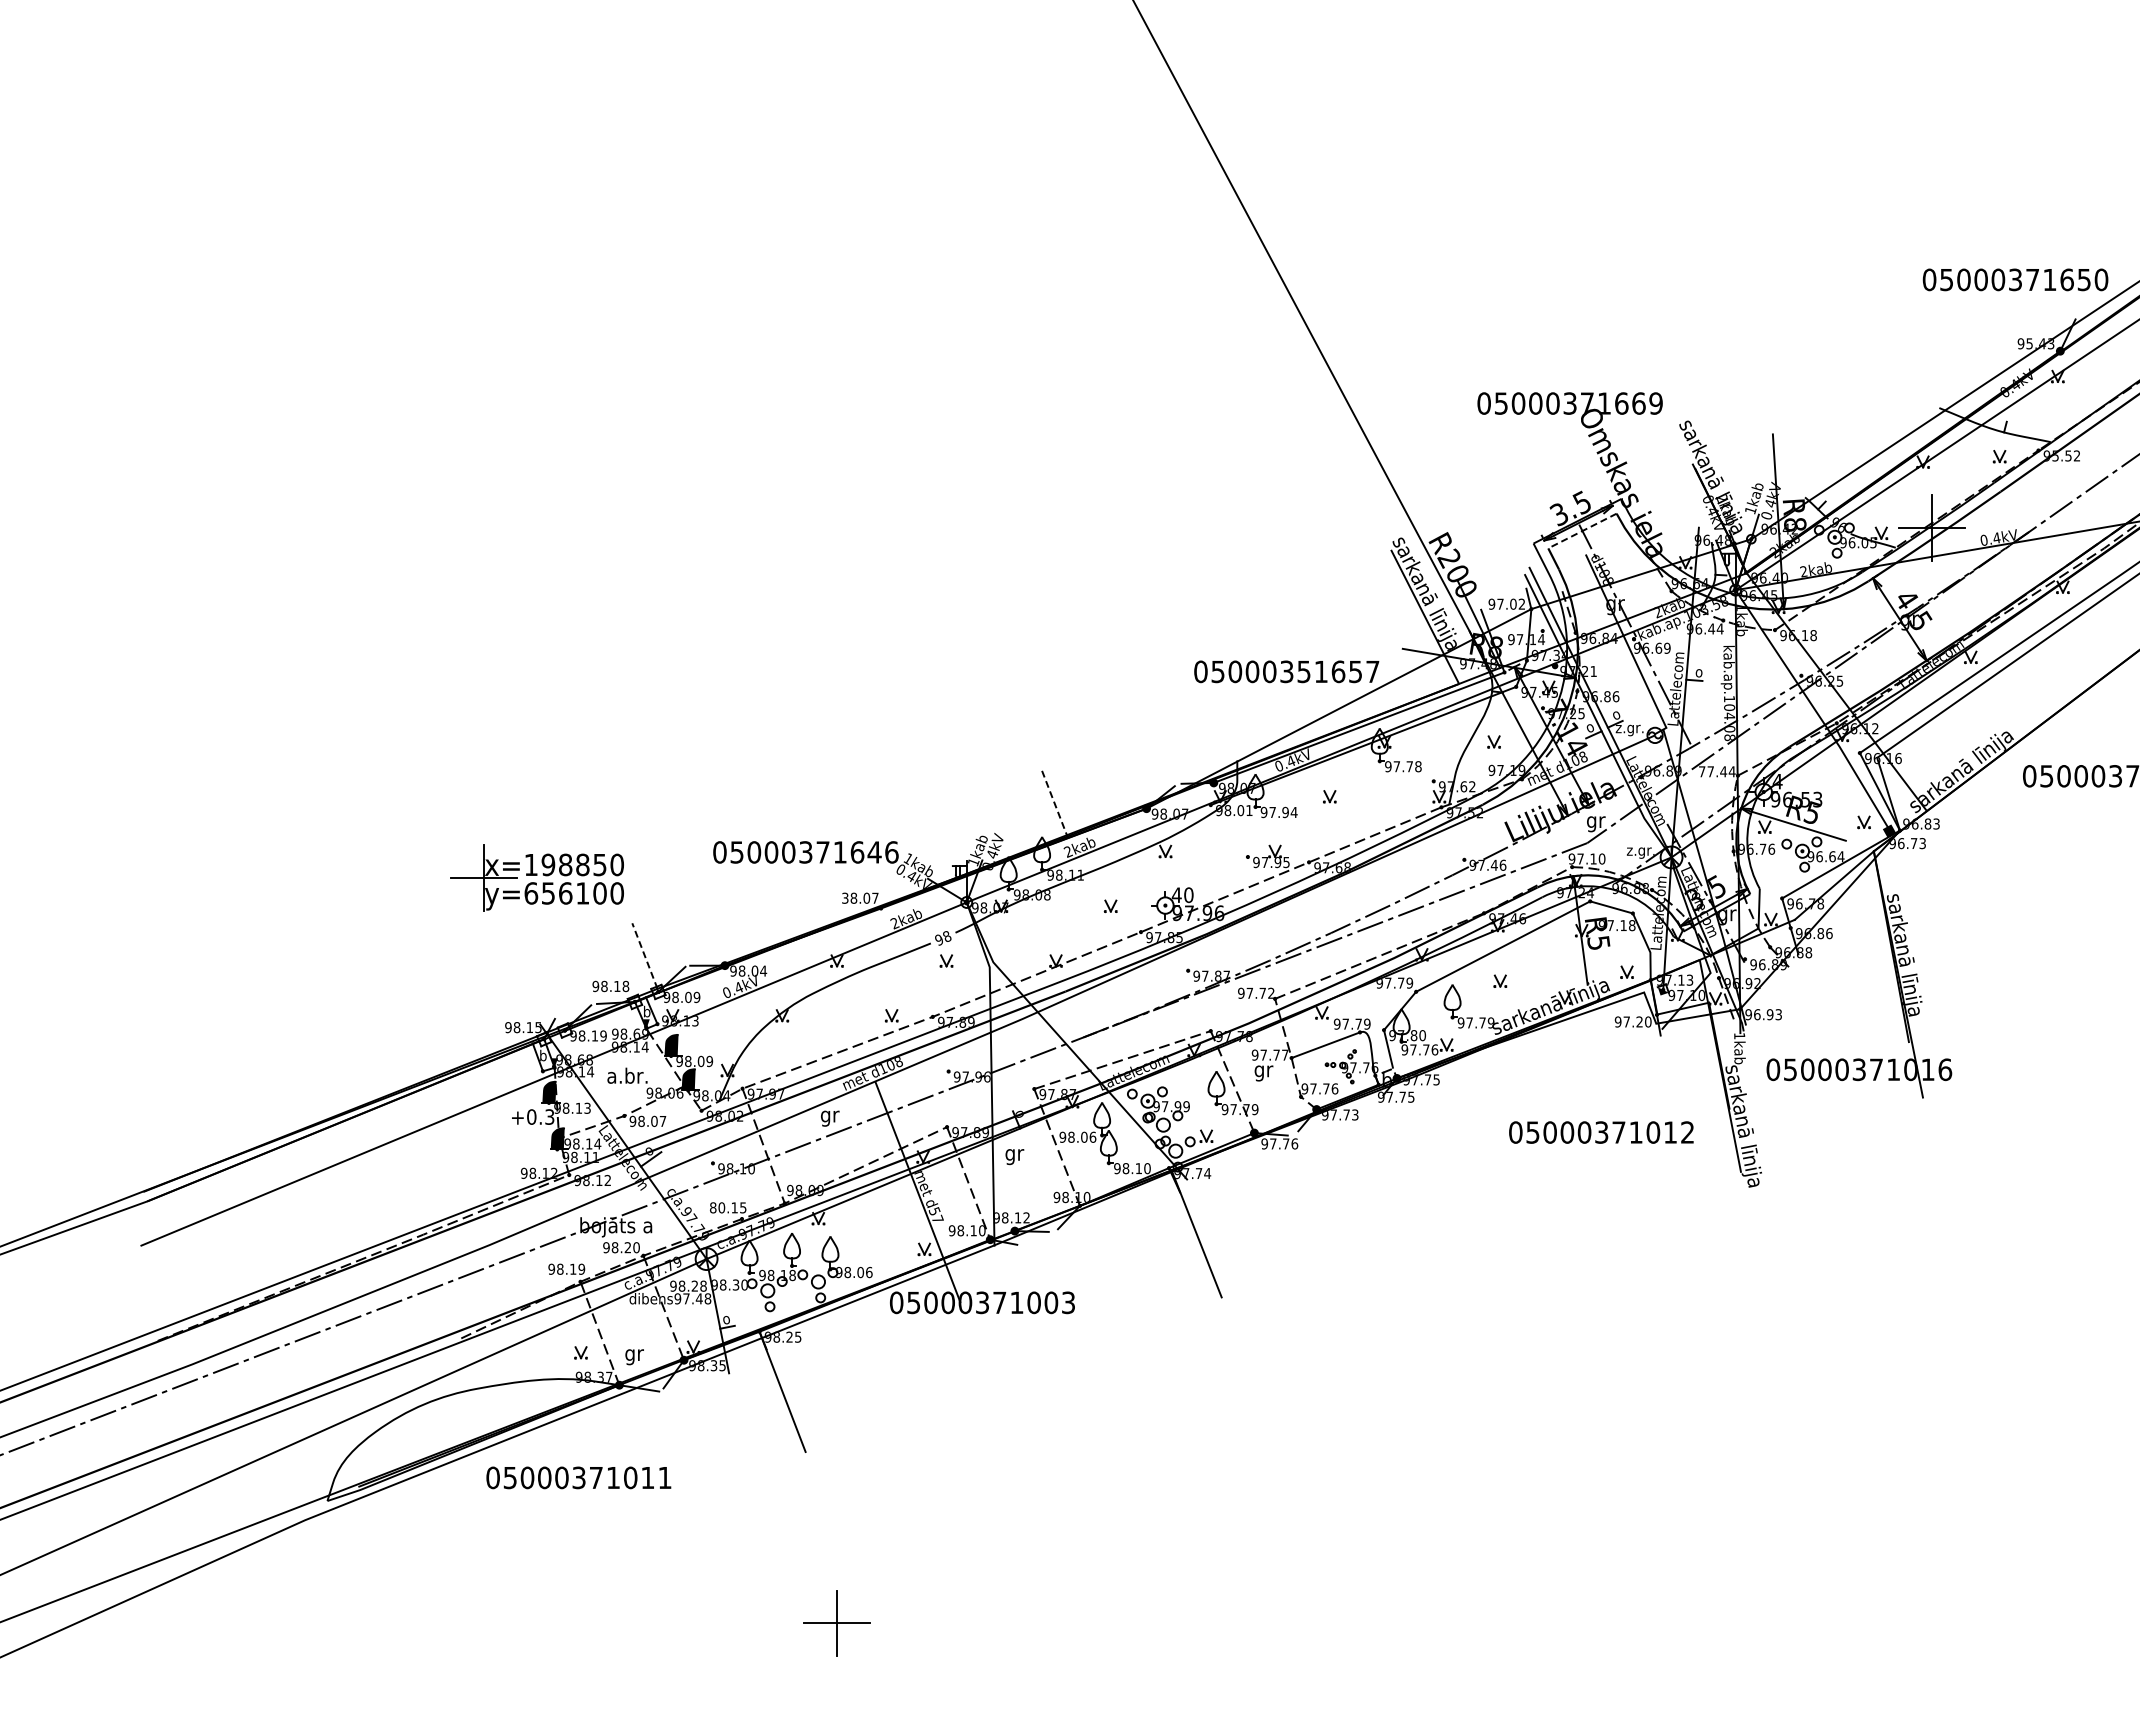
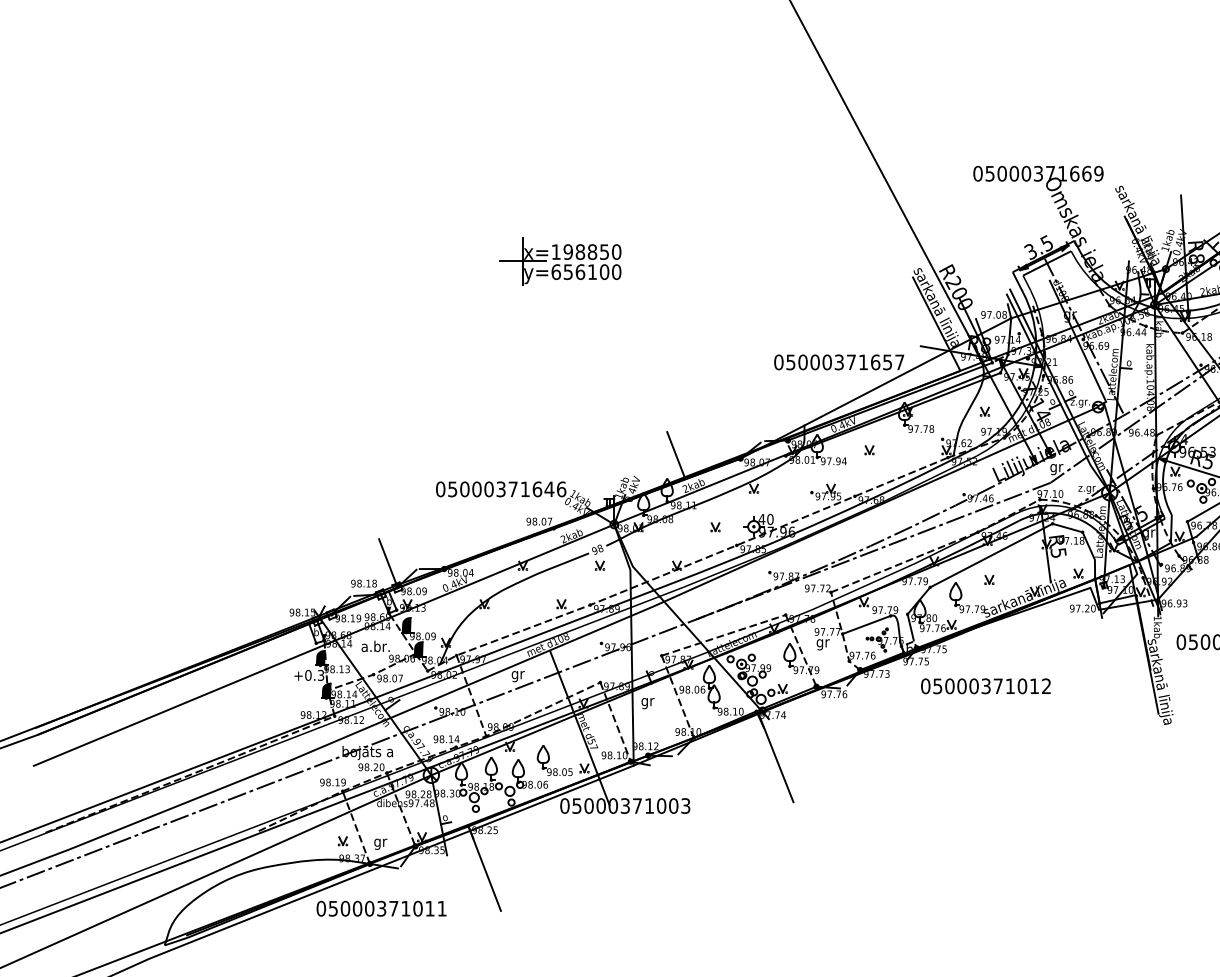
line: (1582, 531) -> (1047, 263), dashed -> solid
text: (1521, 603) -> (1004, 314), 97.02 -> 97.08
text: (1303, 671) -> (851, 362), 05000351657 -> 05000371657
text: (1716, 771) -> (1141, 432), 77.44 -> 96.48
line: (1054, 804) -> (675, 455), dashed -> solid
part: (536, 877) -> (559, 260), moved
text: (845, 897) -> (528, 521), 38.07 -> 98.07
line: (644, 955) -> (387, 561), dashed -> solid
text: (1601, 1132) -> (985, 686), moved
text: (727, 1207) -> (446, 739), 80.15 -> 98.14
part: (874, 1238) -> (549, 760), added
text: (578, 1477) -> (381, 908), moved

